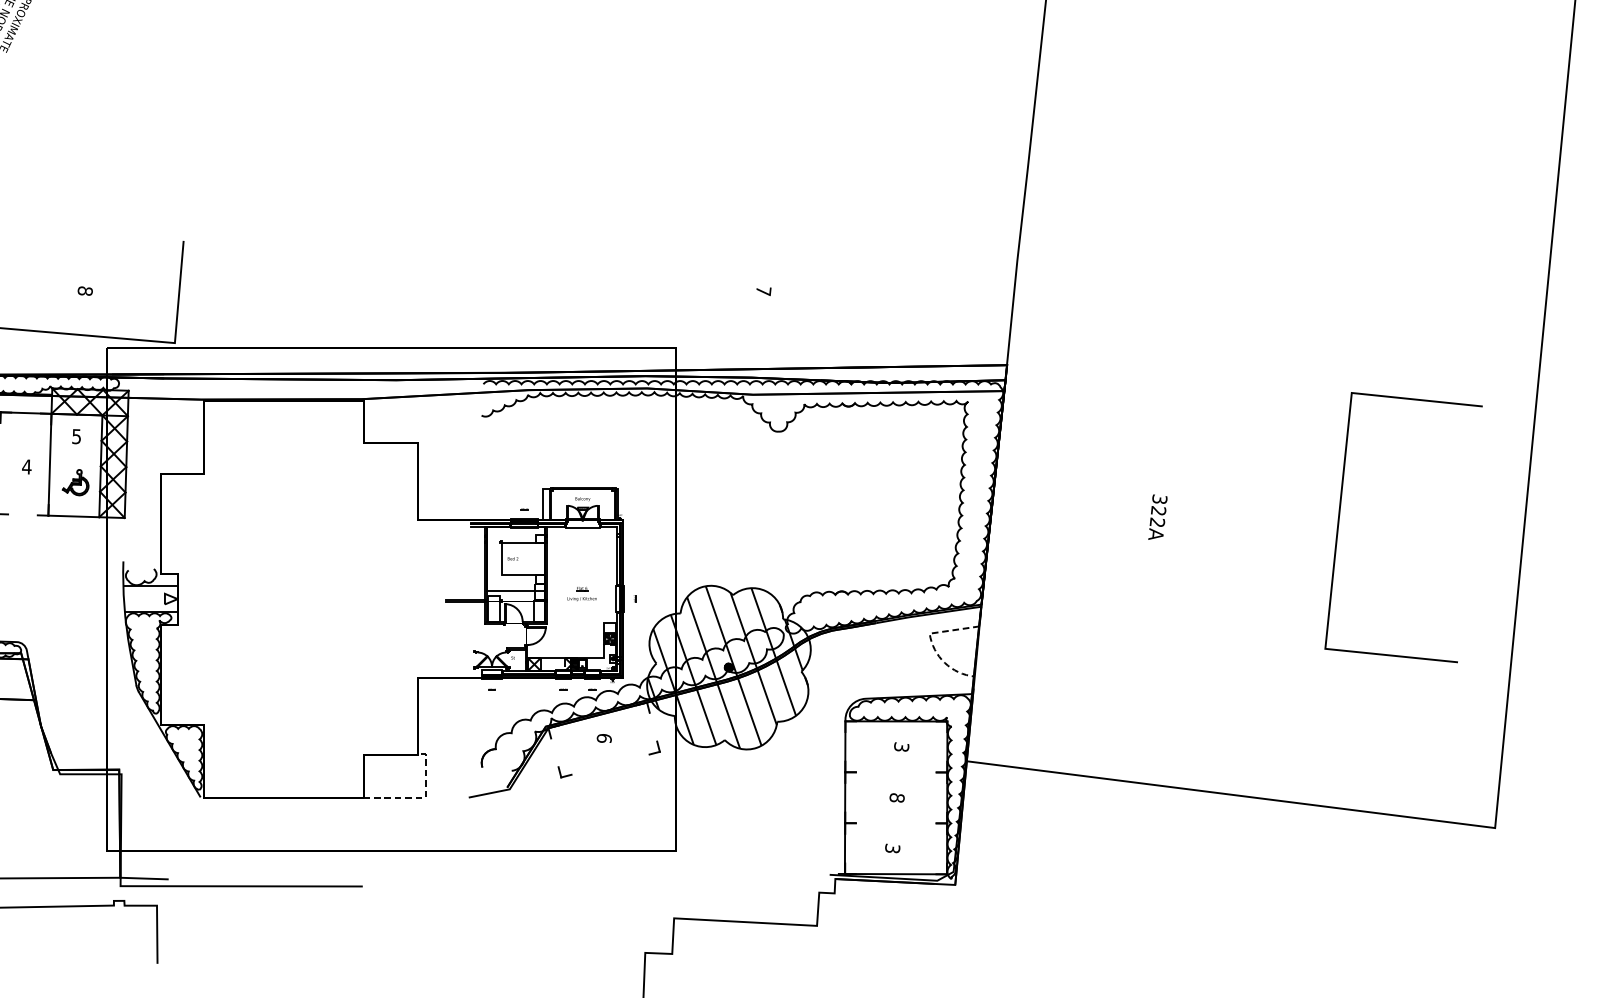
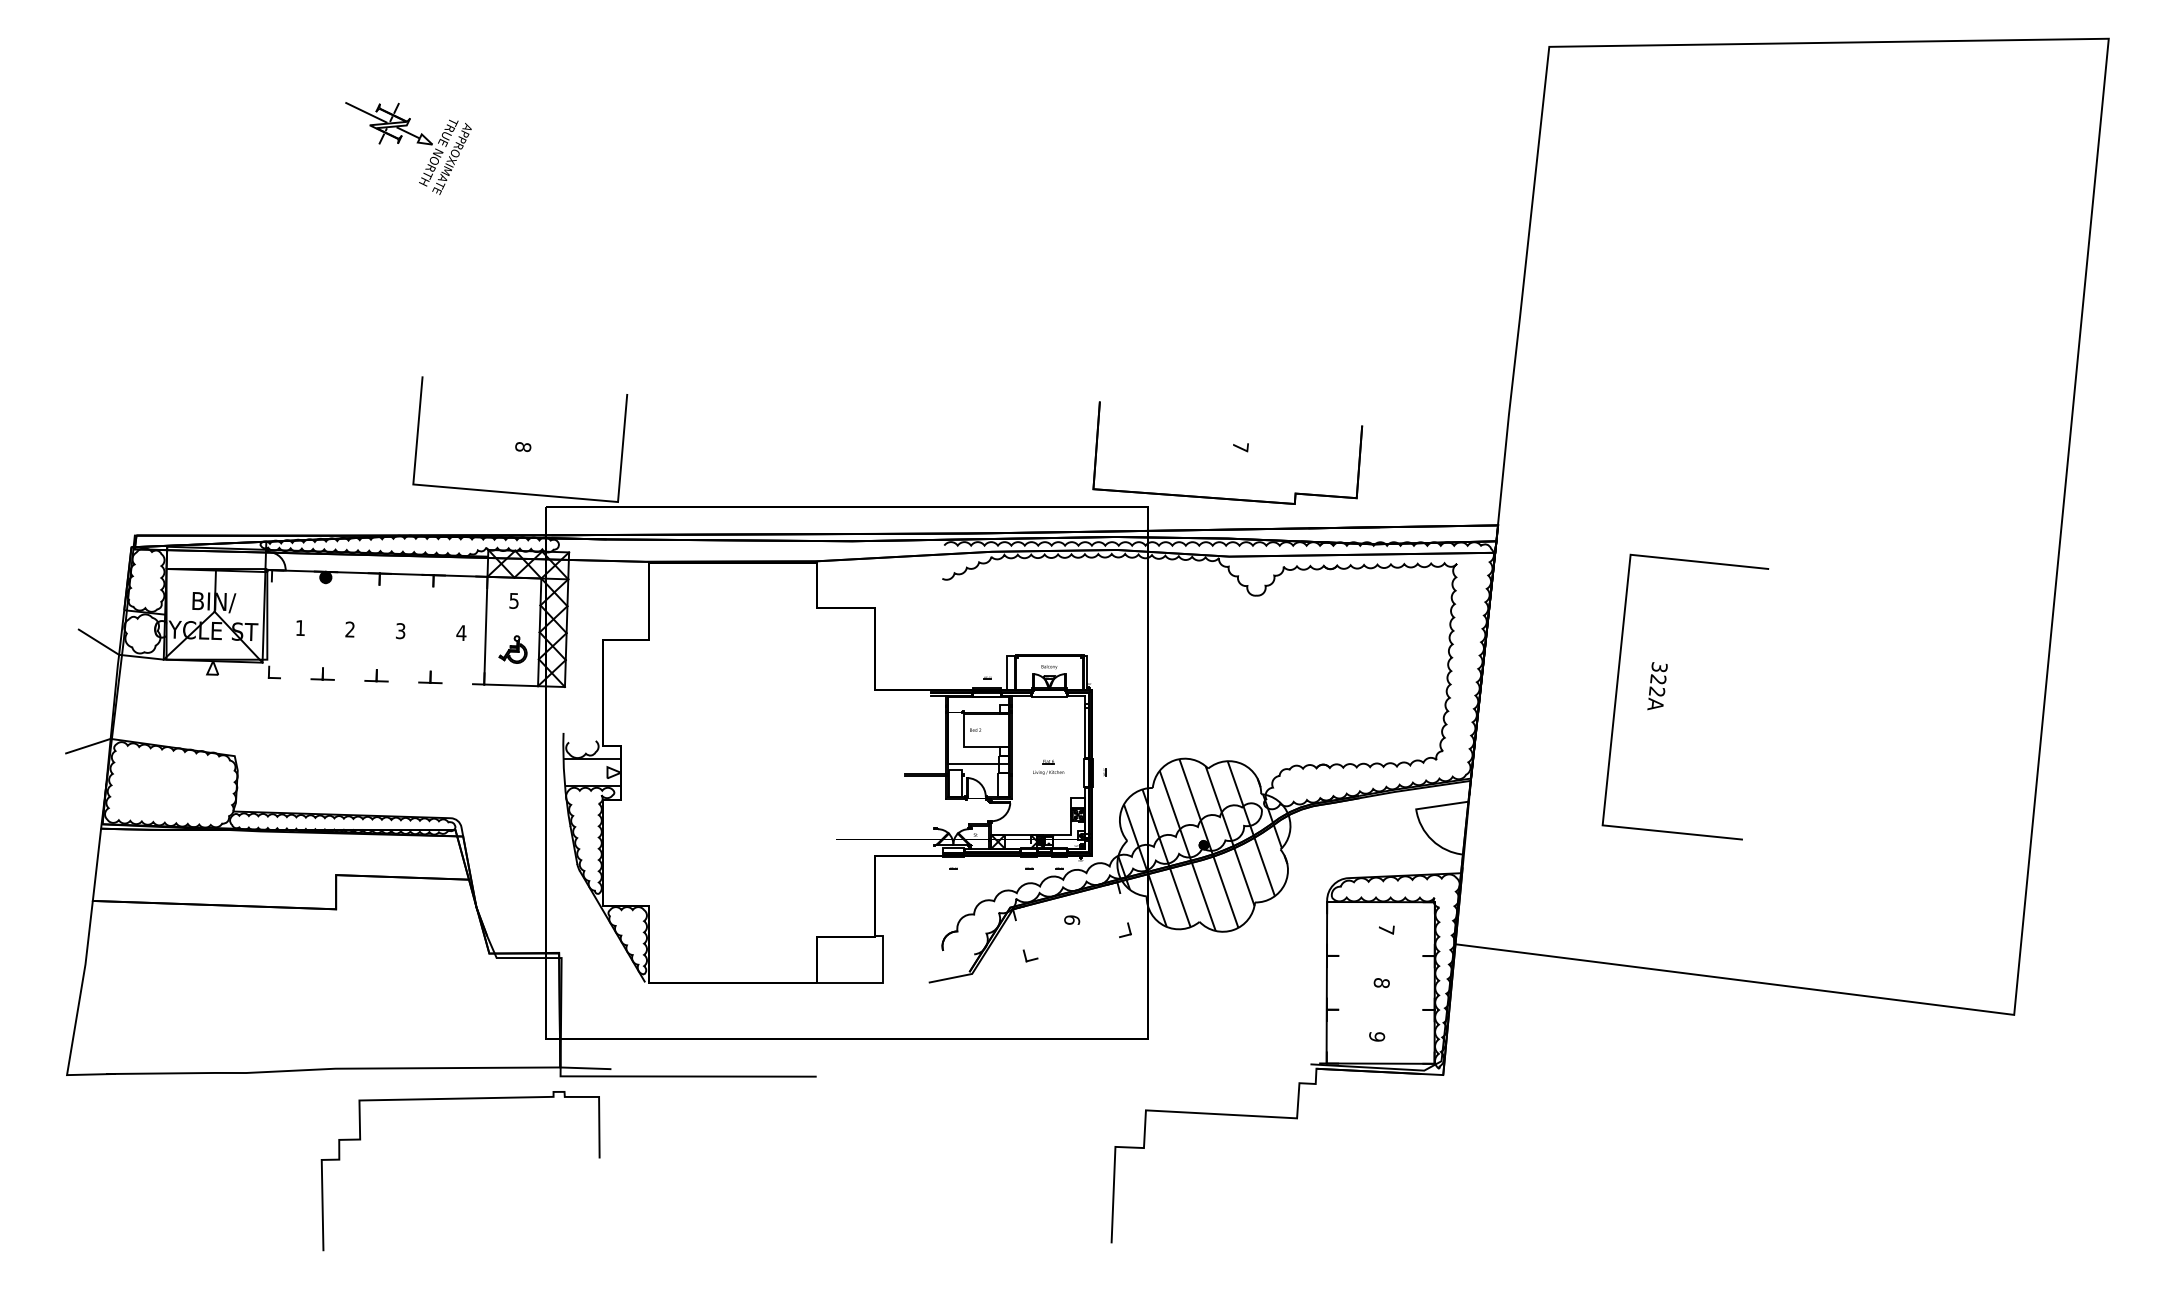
part: (748, 338) -> (1224, 497), added
line: (1339, 525) -> (1617, 694), moved
line: (933, 647) -> (1420, 823), dashed -> solid
text: (901, 747) -> (1386, 929), 3 -> 7
line: (422, 797) -> (879, 982), dashed -> solid
text: (893, 848) -> (1377, 1036), 3 -> 9

